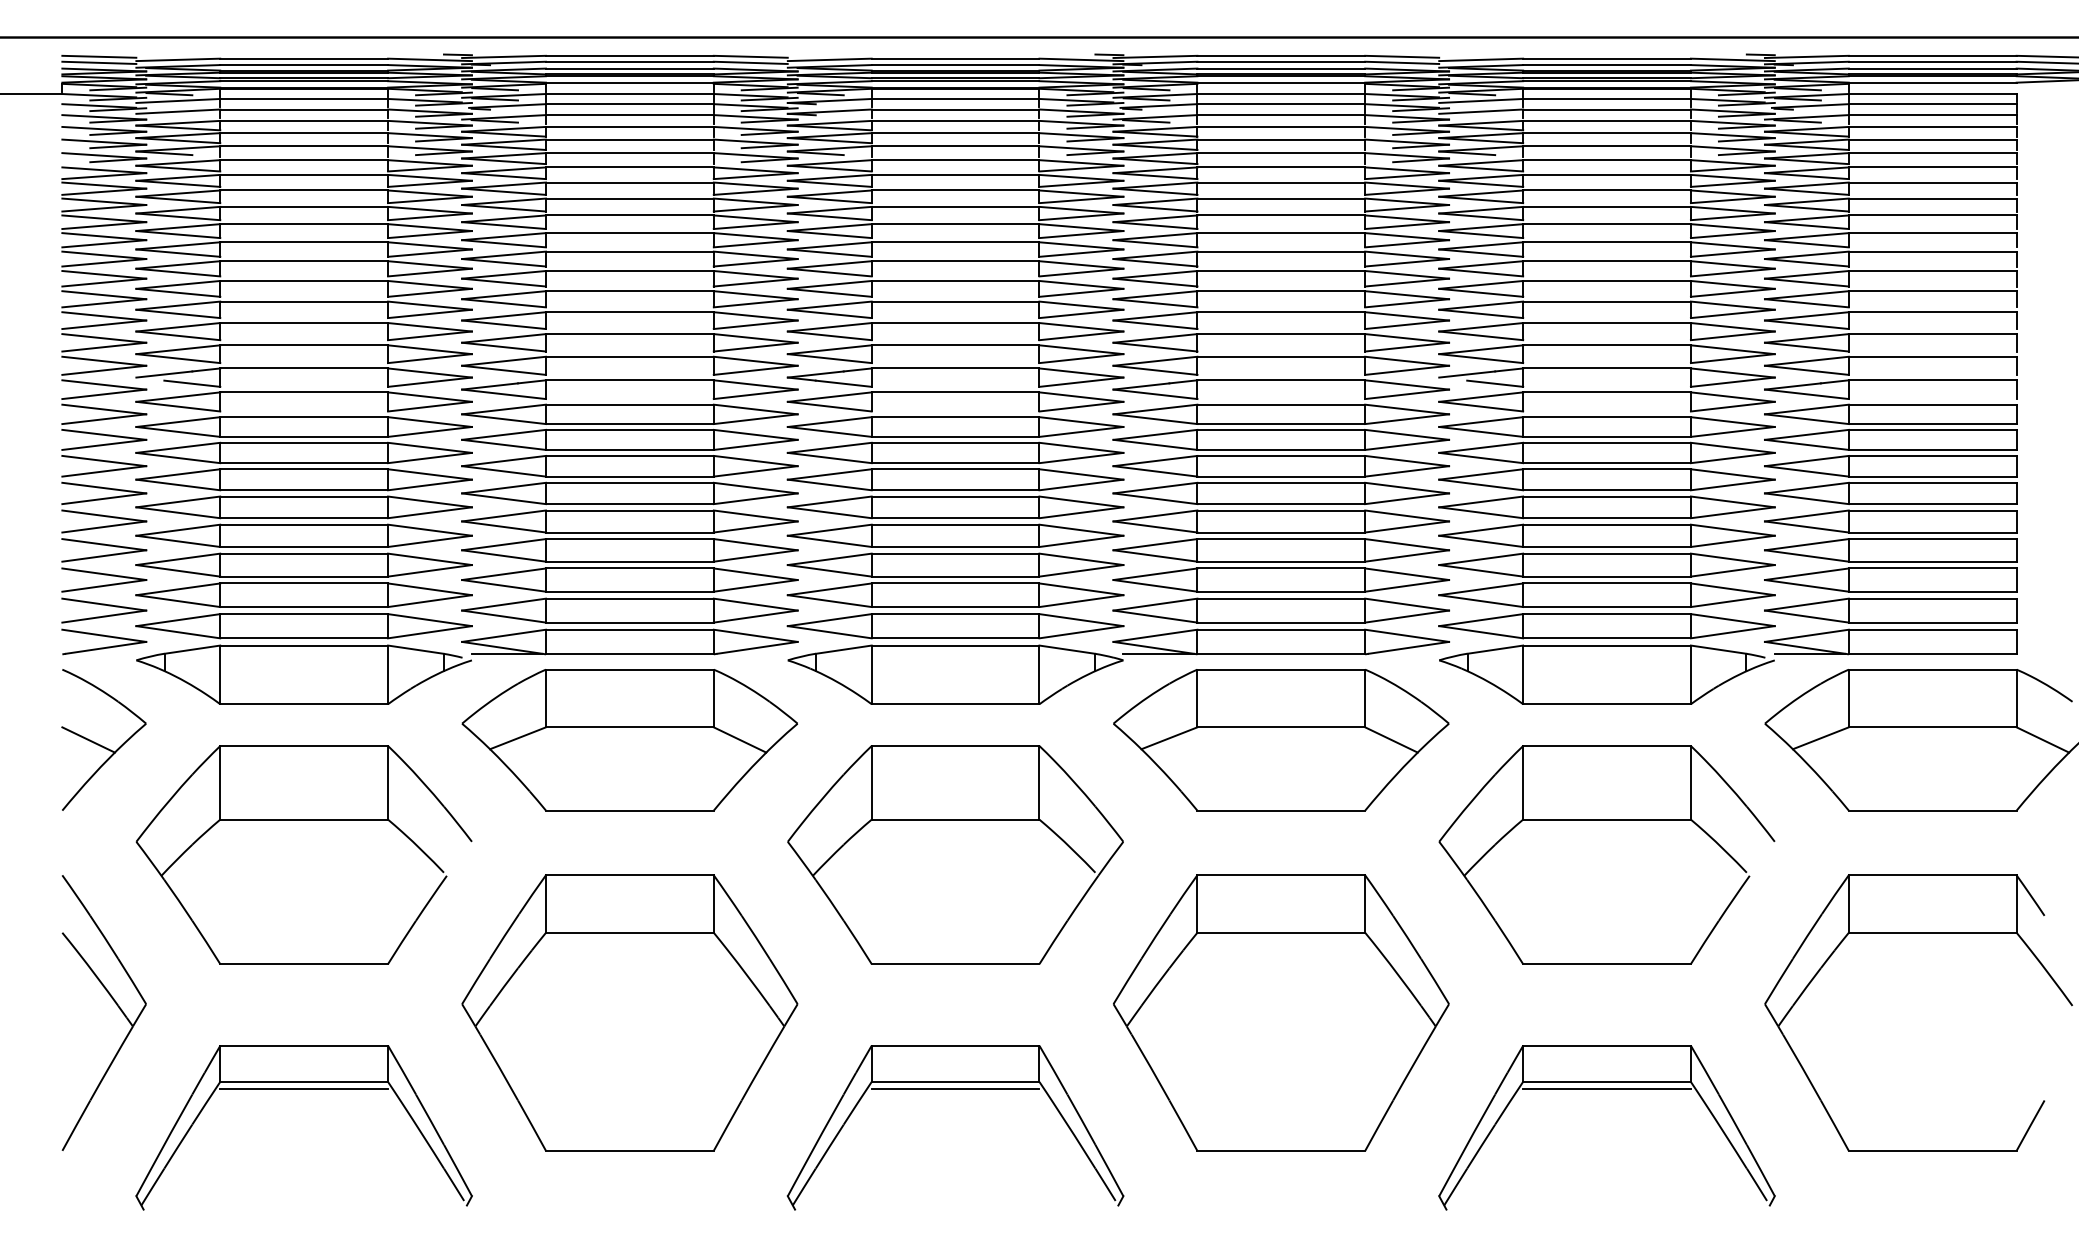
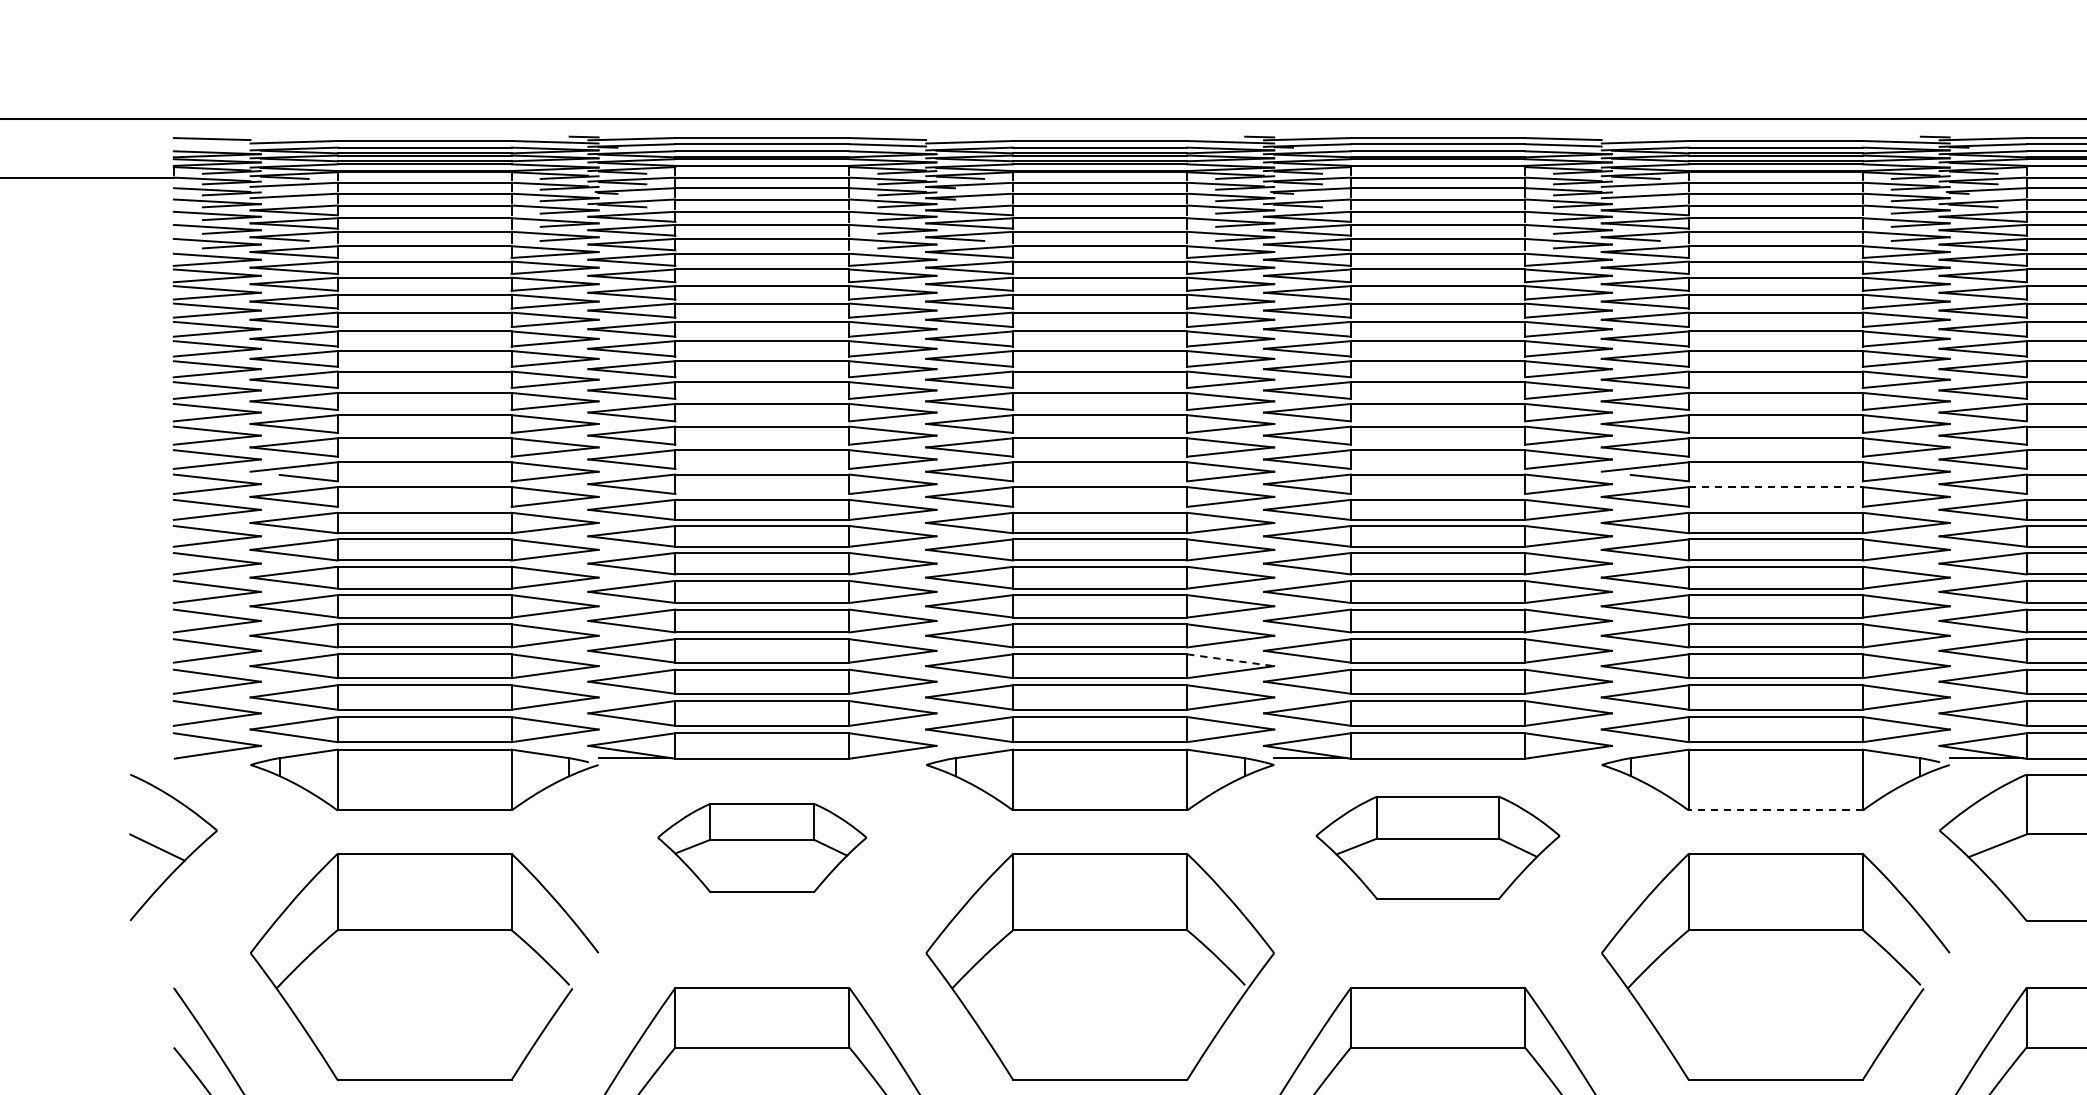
line: (99, 62) -> (212, 144), removed
line: (1607, 392) -> (1776, 487), solid -> dashed
line: (1081, 559) -> (1230, 660), solid -> dashed
line: (1607, 704) -> (1776, 810), solid -> dashed
part: (103, 739) -> (172, 847), moved
part: (629, 740) -> (761, 848), size x0.6
part: (1281, 740) -> (1438, 848), size x0.7

